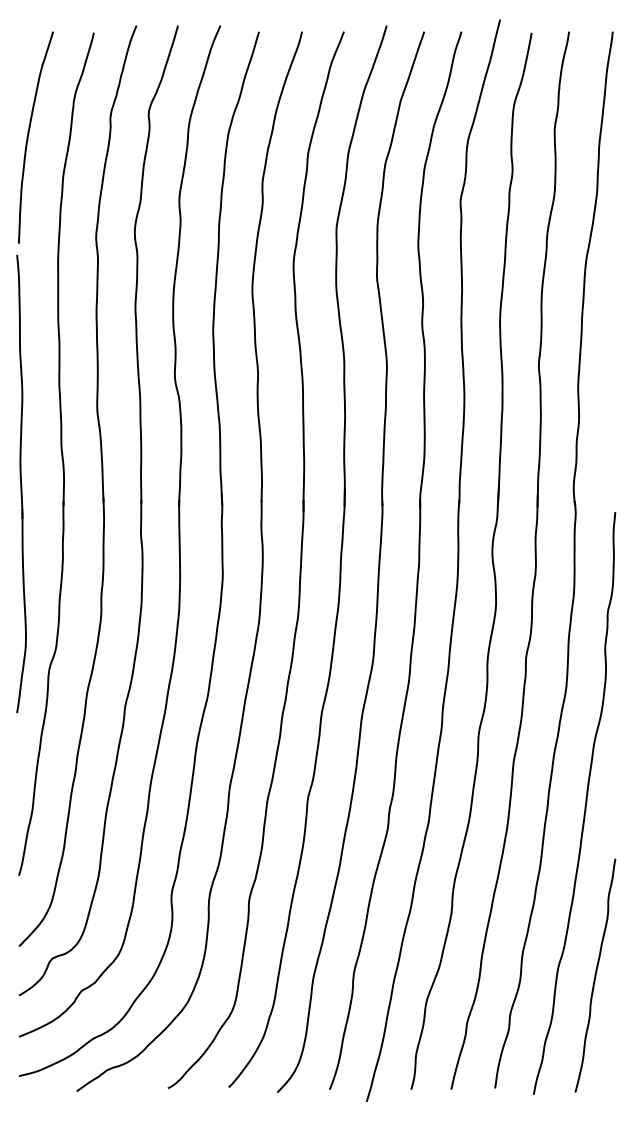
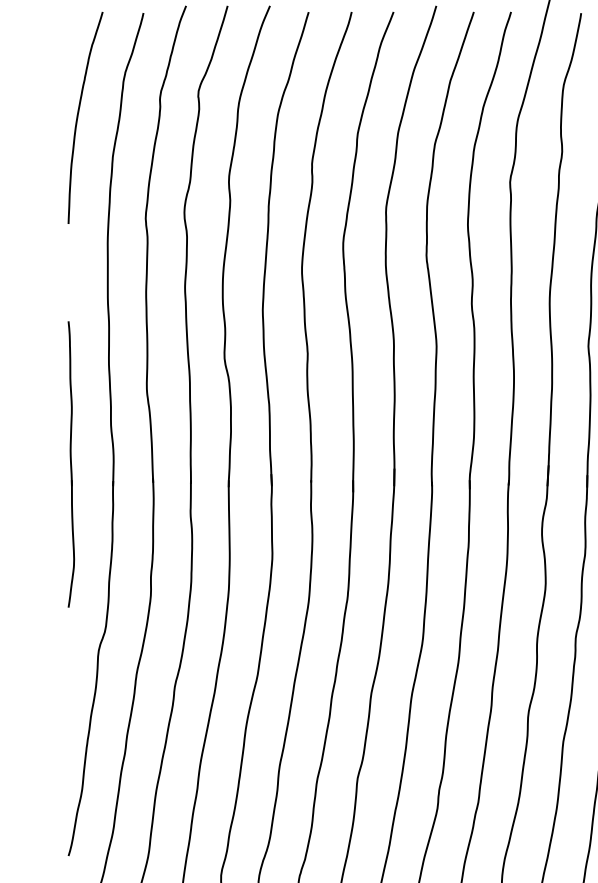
part: (21, 484) -> (71, 464), size x0.62

